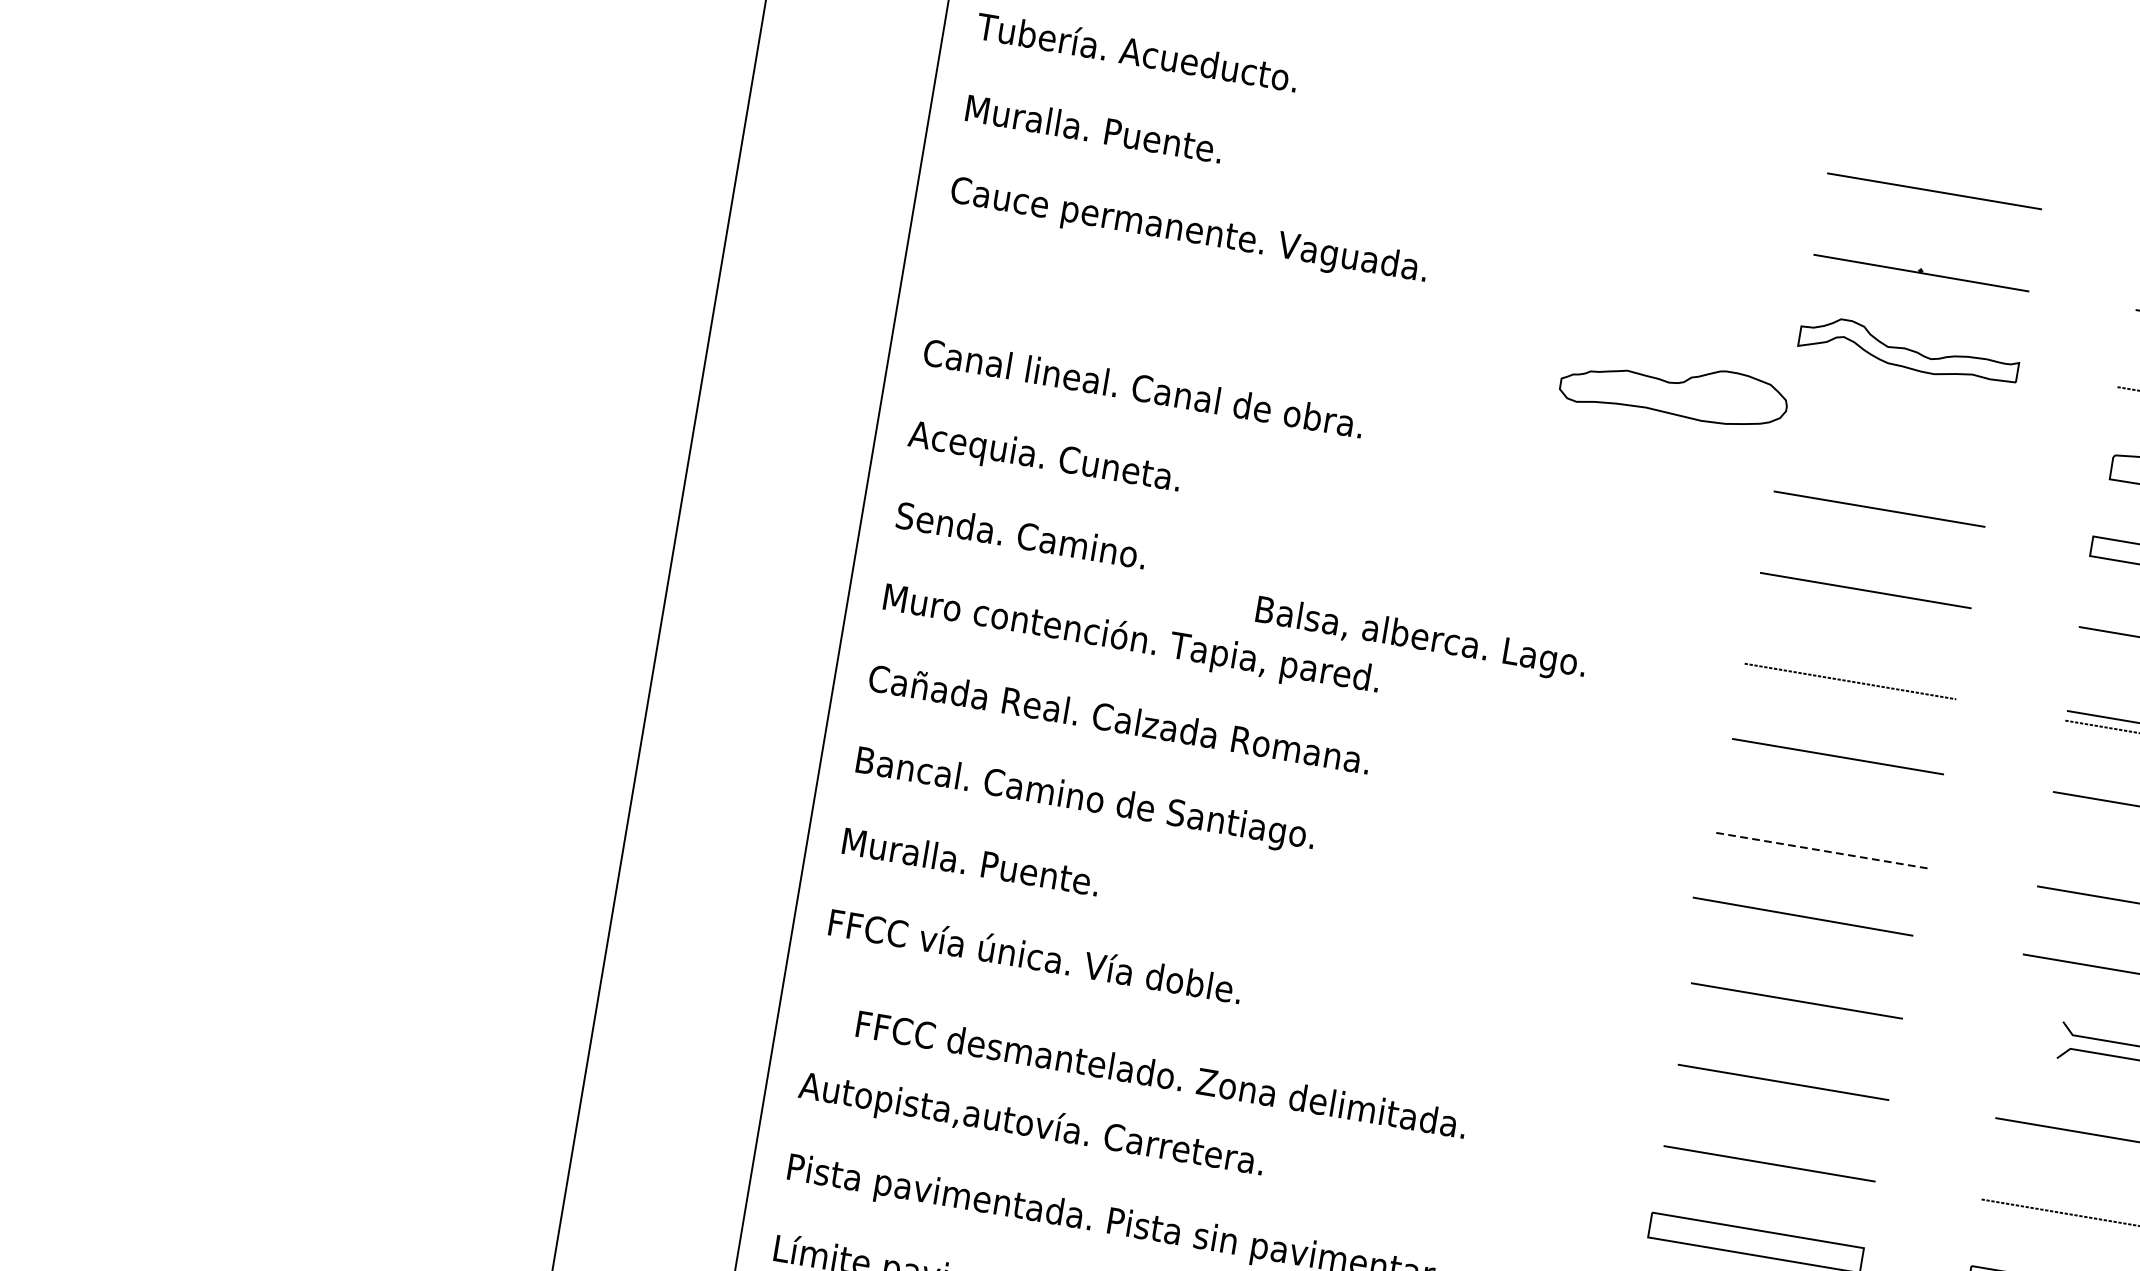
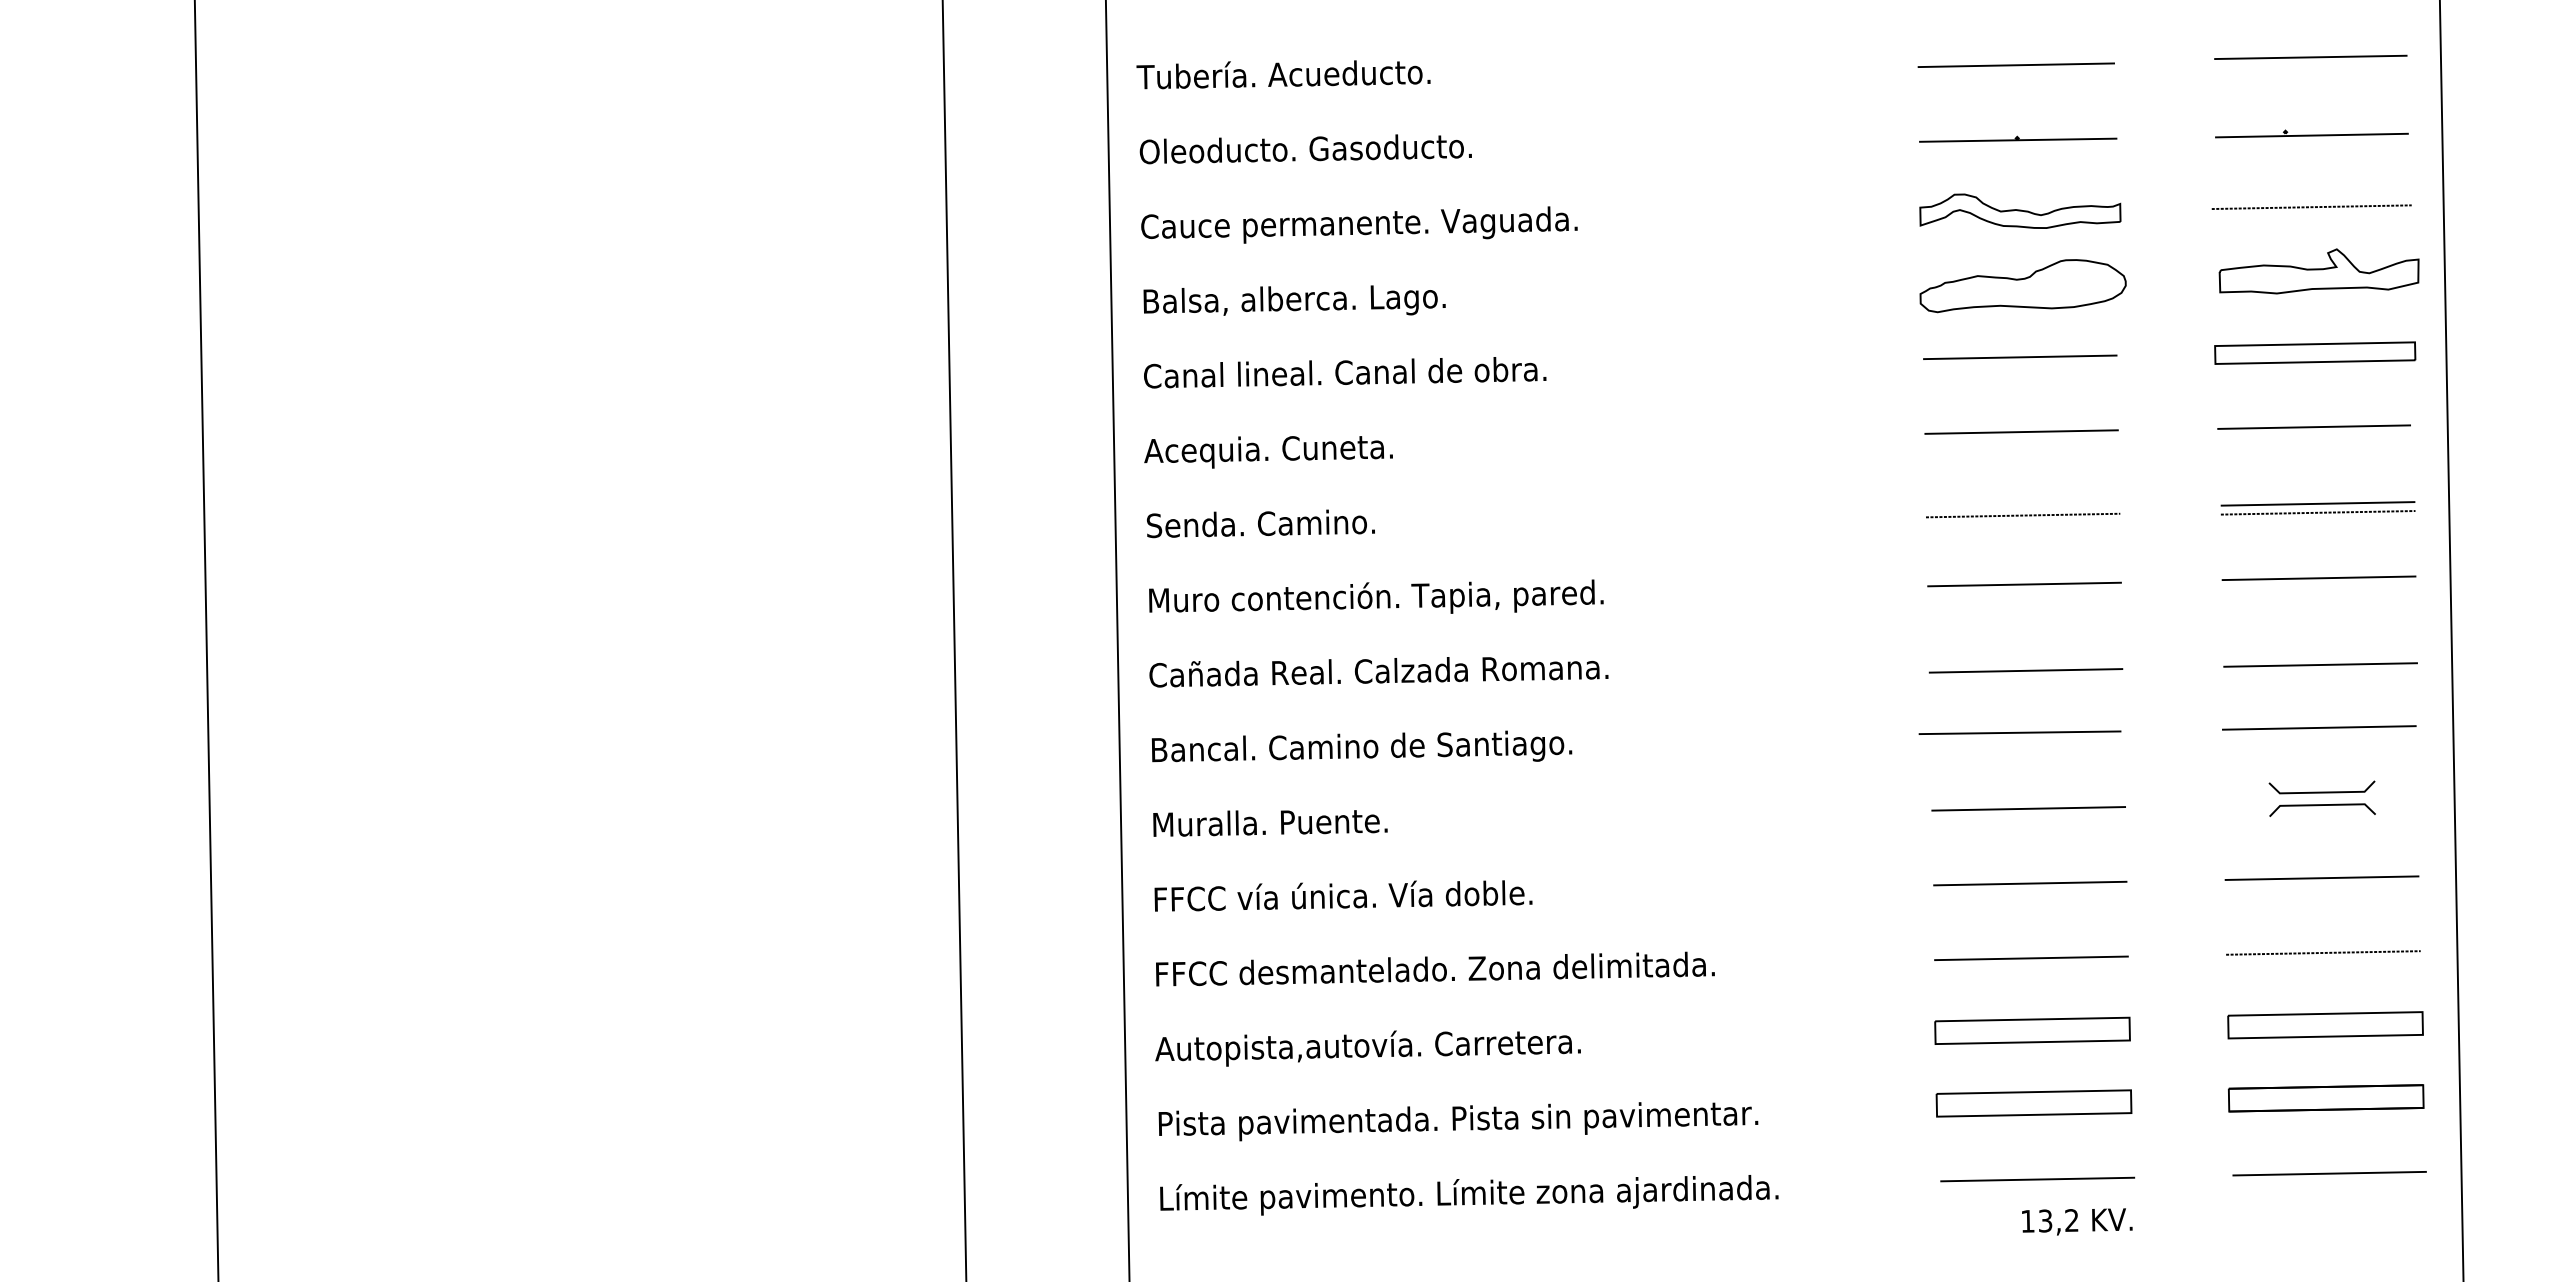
text: (1145, 138) -> (1305, 149), Muralla. Puente. -> Oleoducto. Gasoducto.
part: (1673, 391) -> (2022, 286), moved
text: (1420, 638) -> (1294, 300), moved
line: (1822, 850) -> (2026, 670), dashed -> solid
text: (1161, 1073) -> (1435, 968), moved

